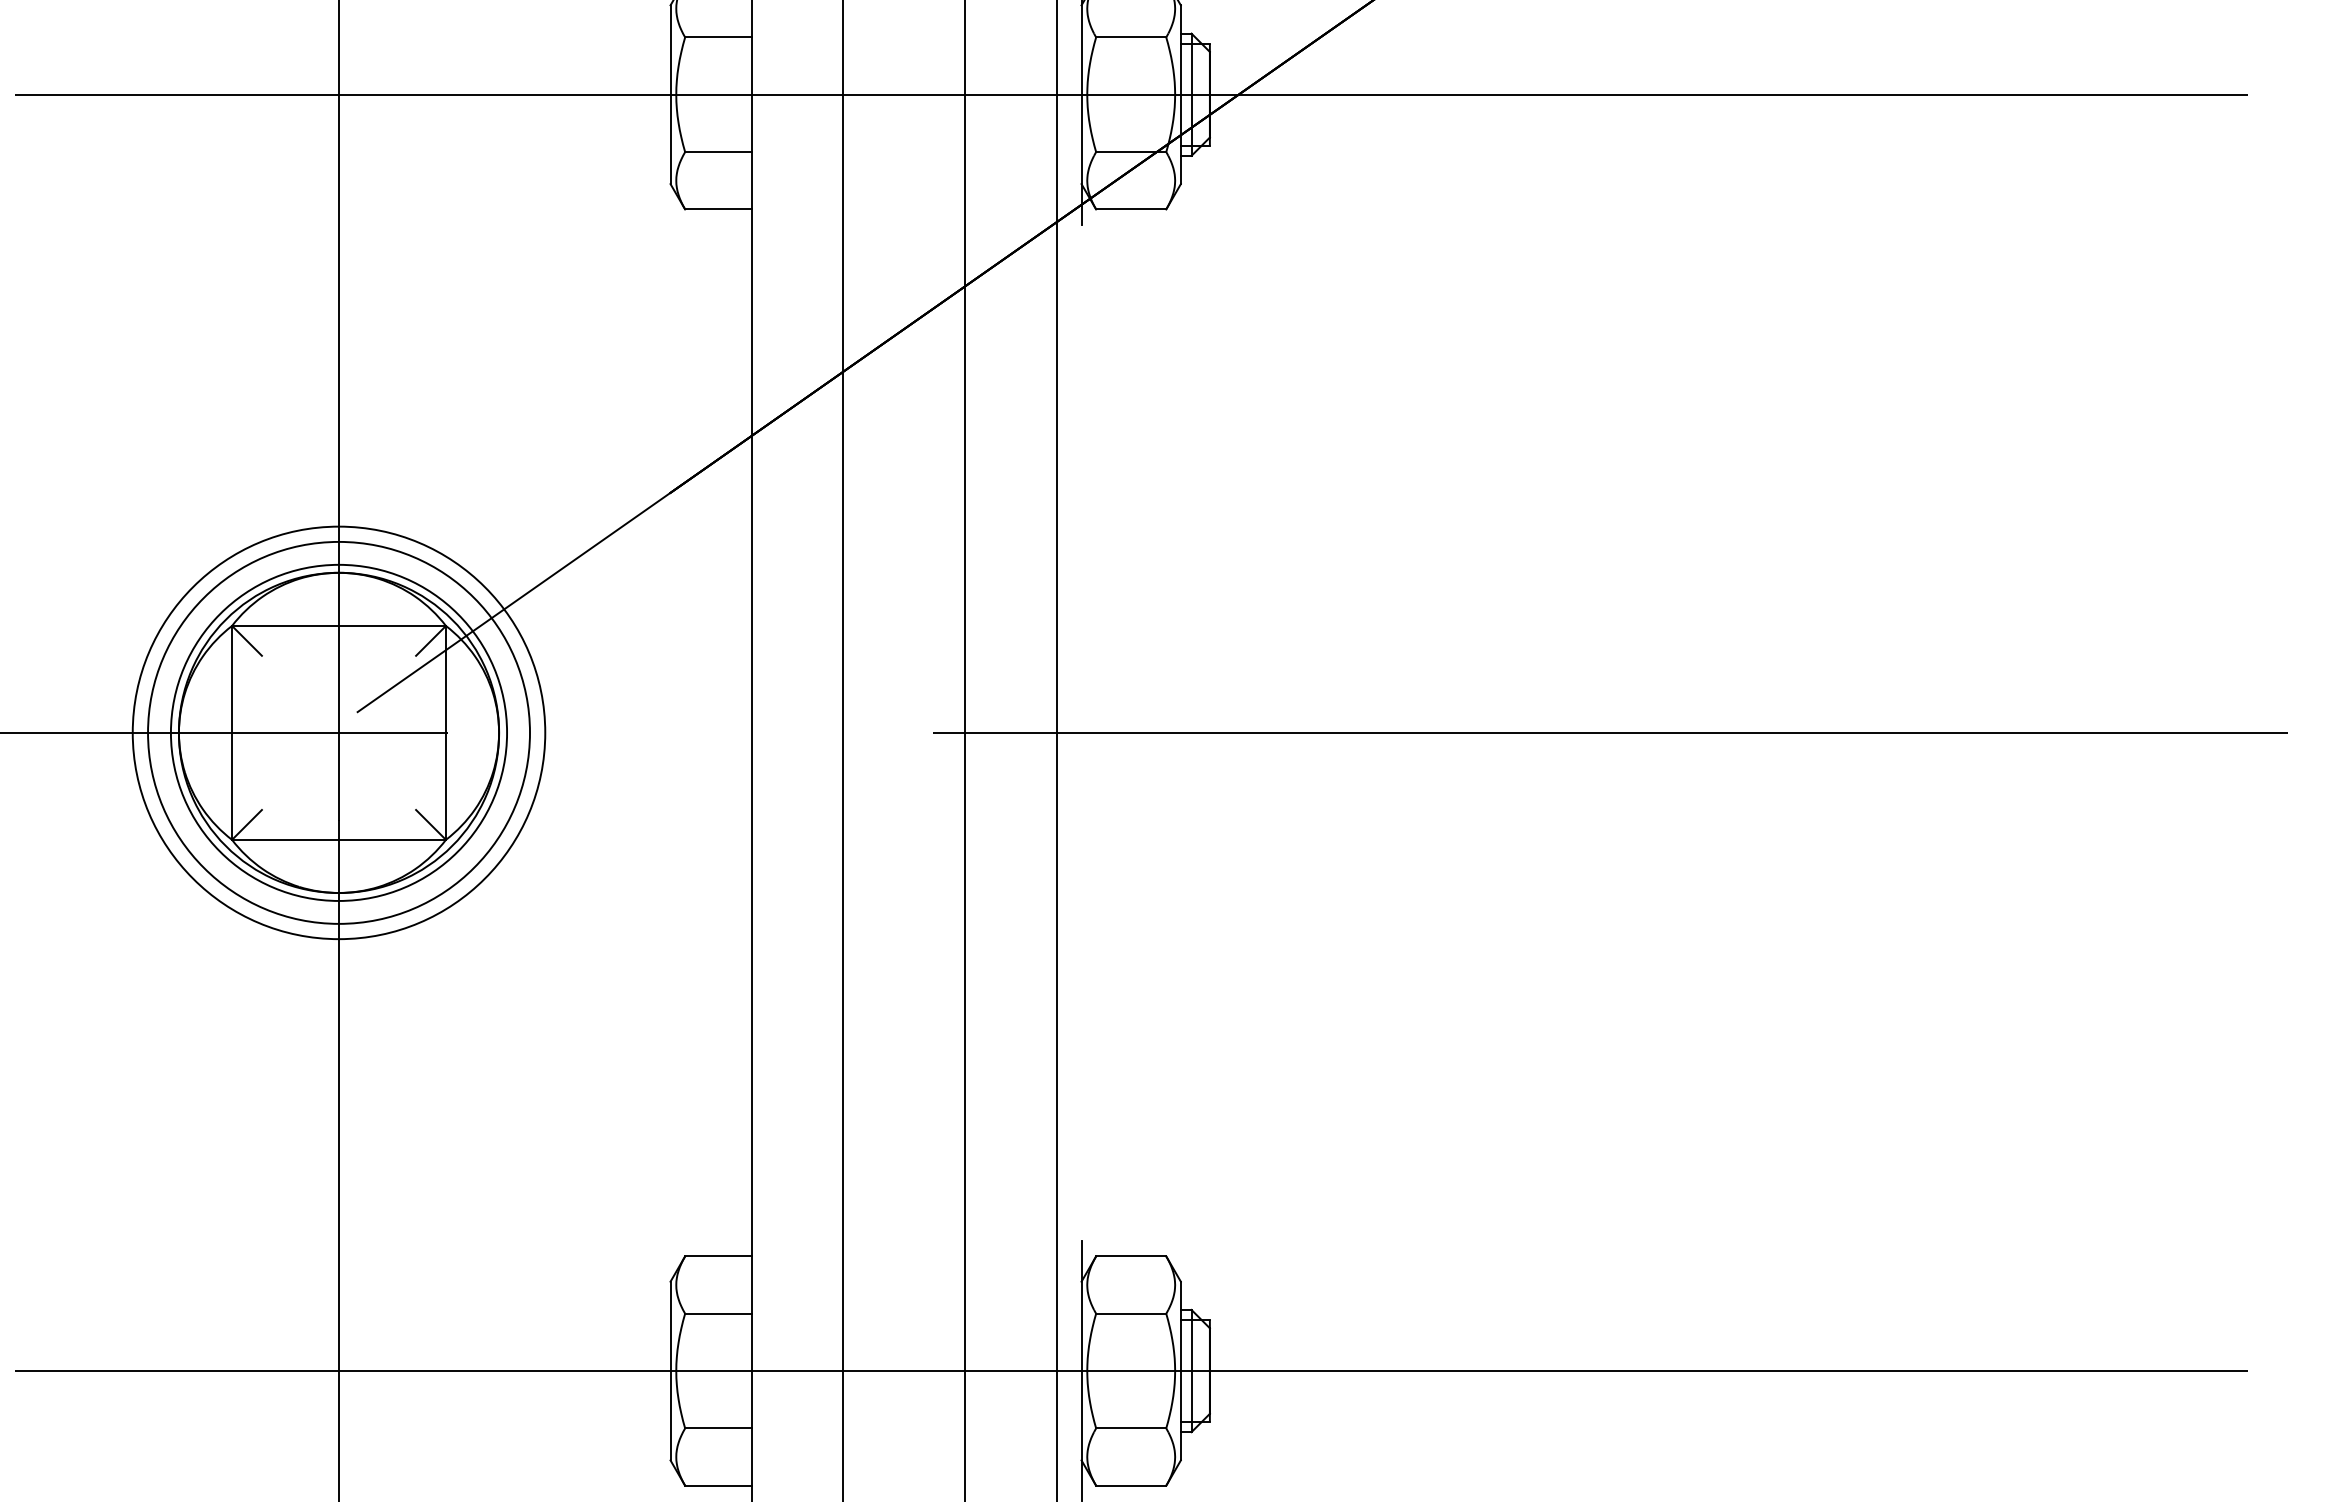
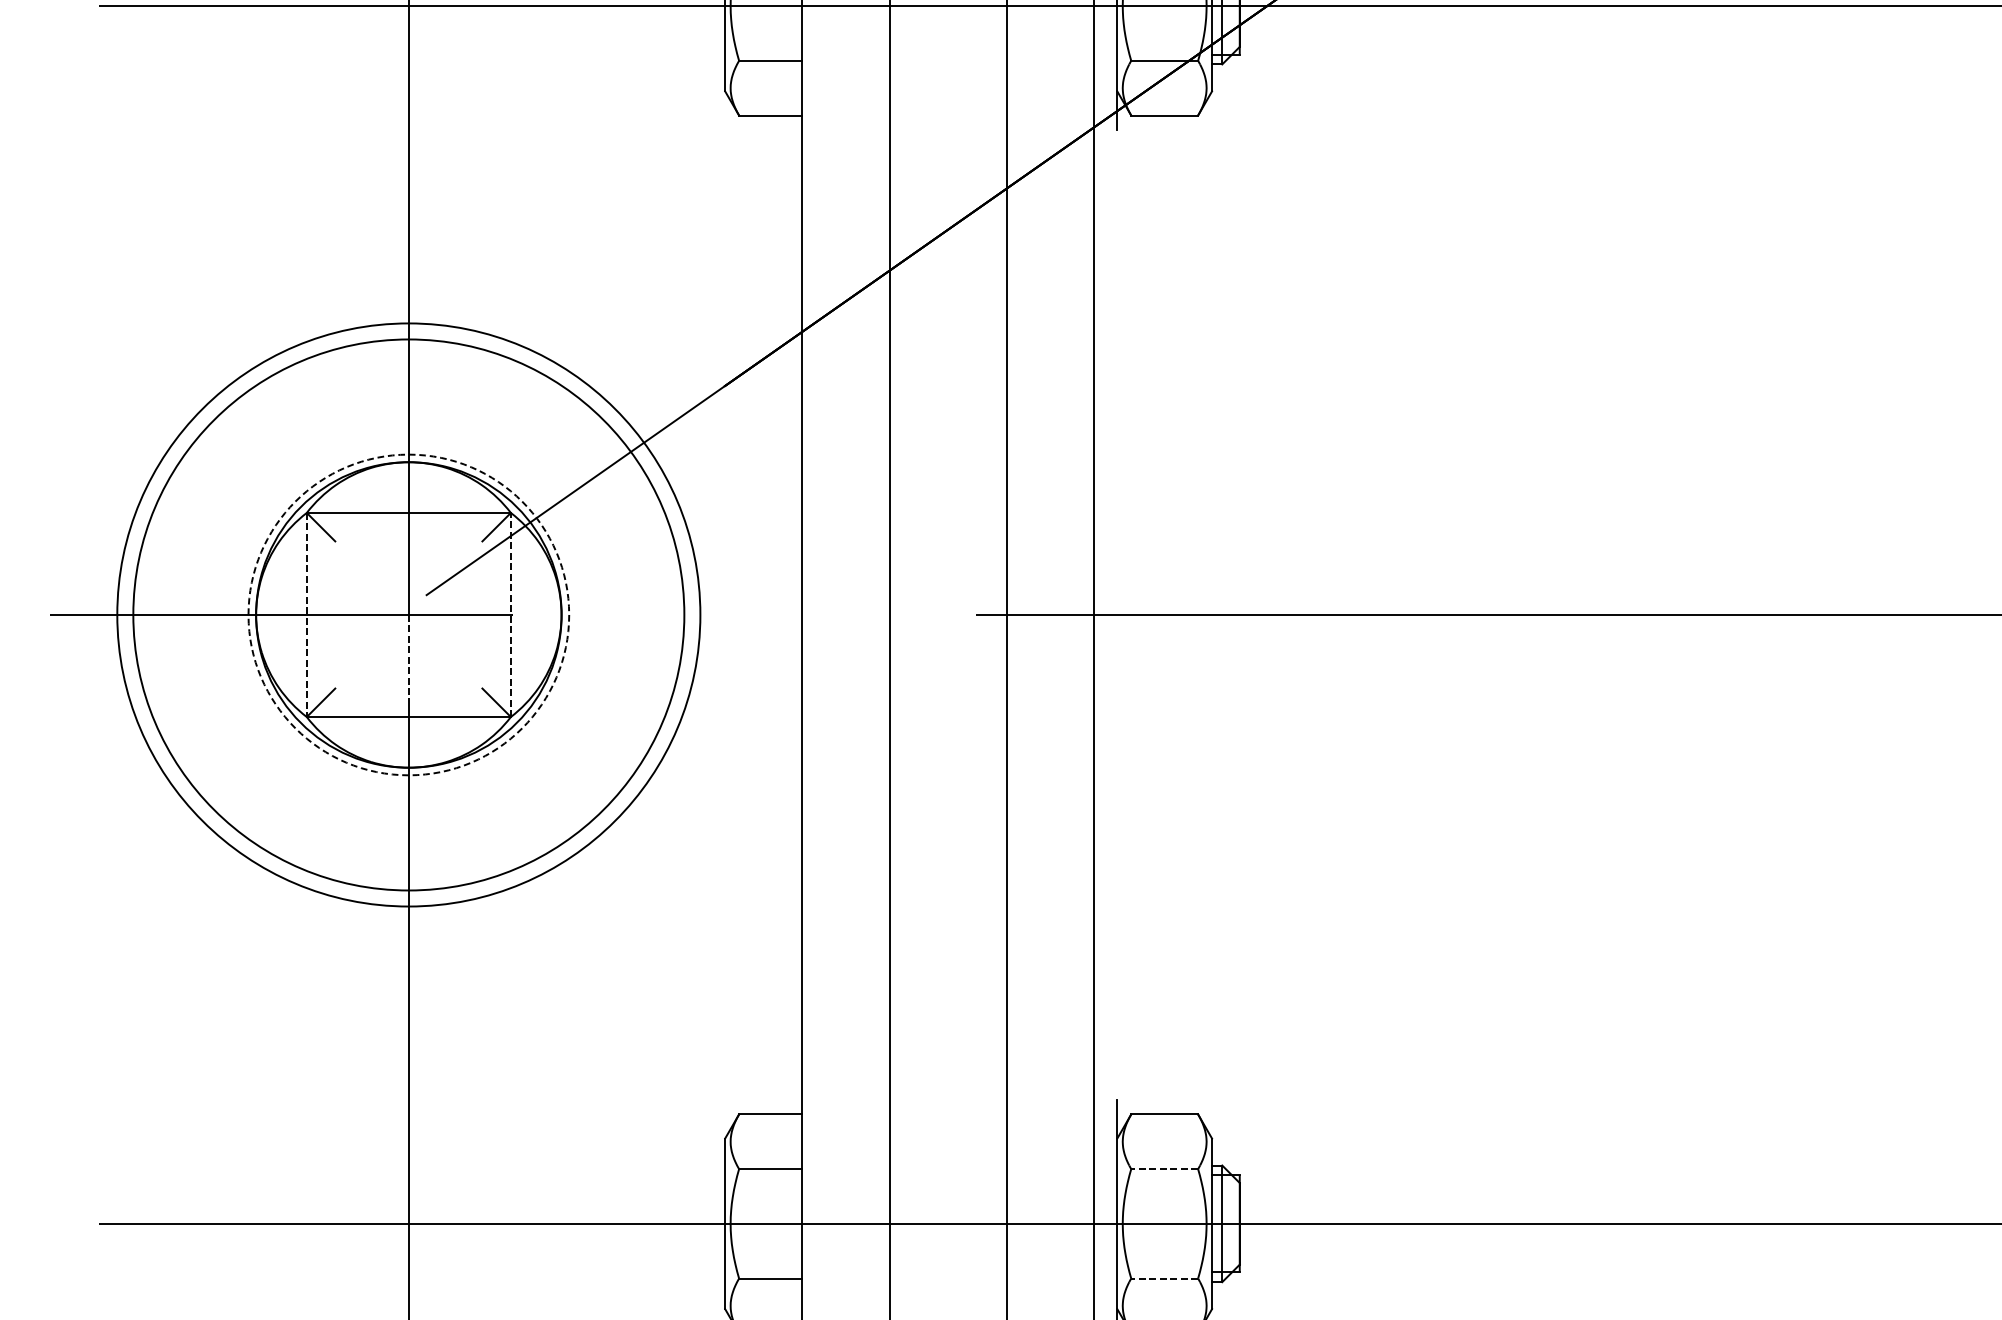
line: (232, 732) -> (307, 614), solid -> dashed
circle: (338, 732) -> (408, 614), size x1.4
circle: (338, 732) -> (408, 614), solid -> dashed
circle: (339, 732) -> (409, 614), size x1.6
line: (445, 732) -> (510, 614), solid -> dashed
line: (339, 776) -> (409, 656), solid -> dashed
line: (1130, 1313) -> (1164, 1168), solid -> dashed
line: (1130, 1428) -> (1164, 1278), solid -> dashed

